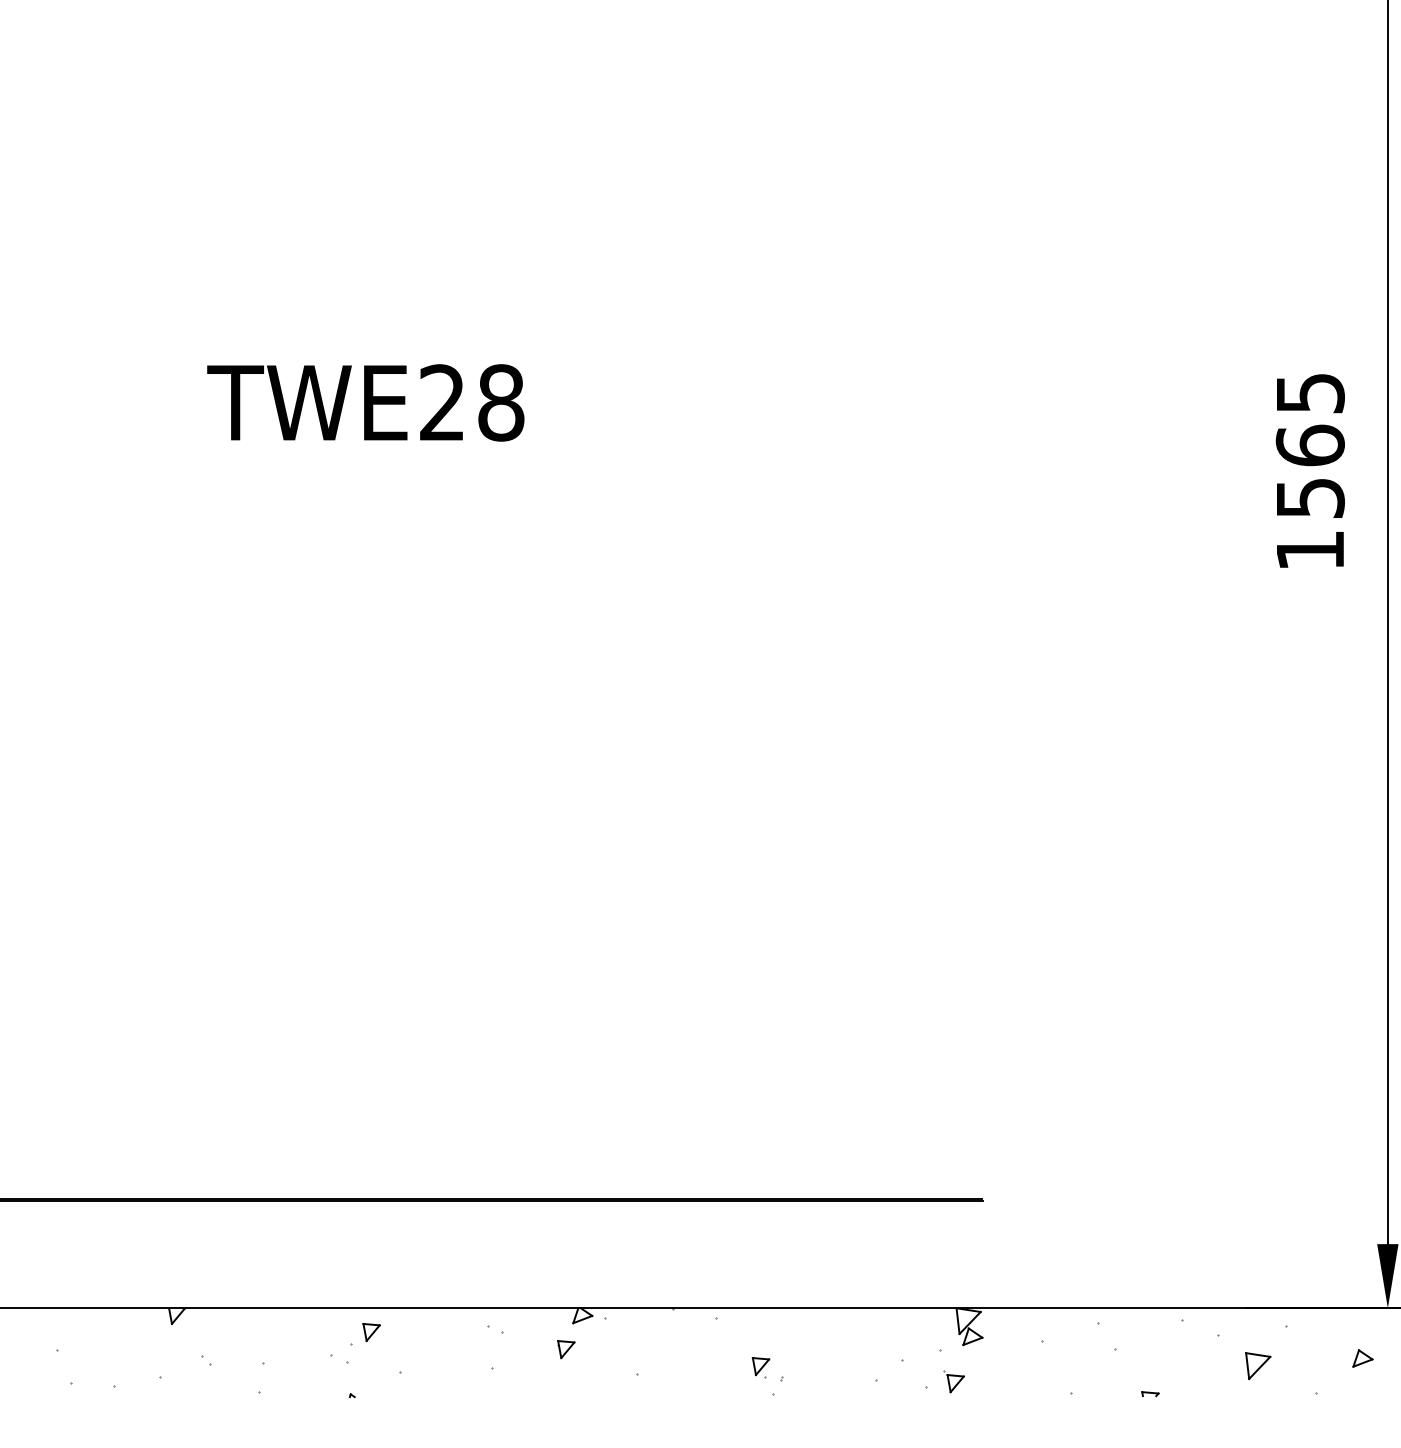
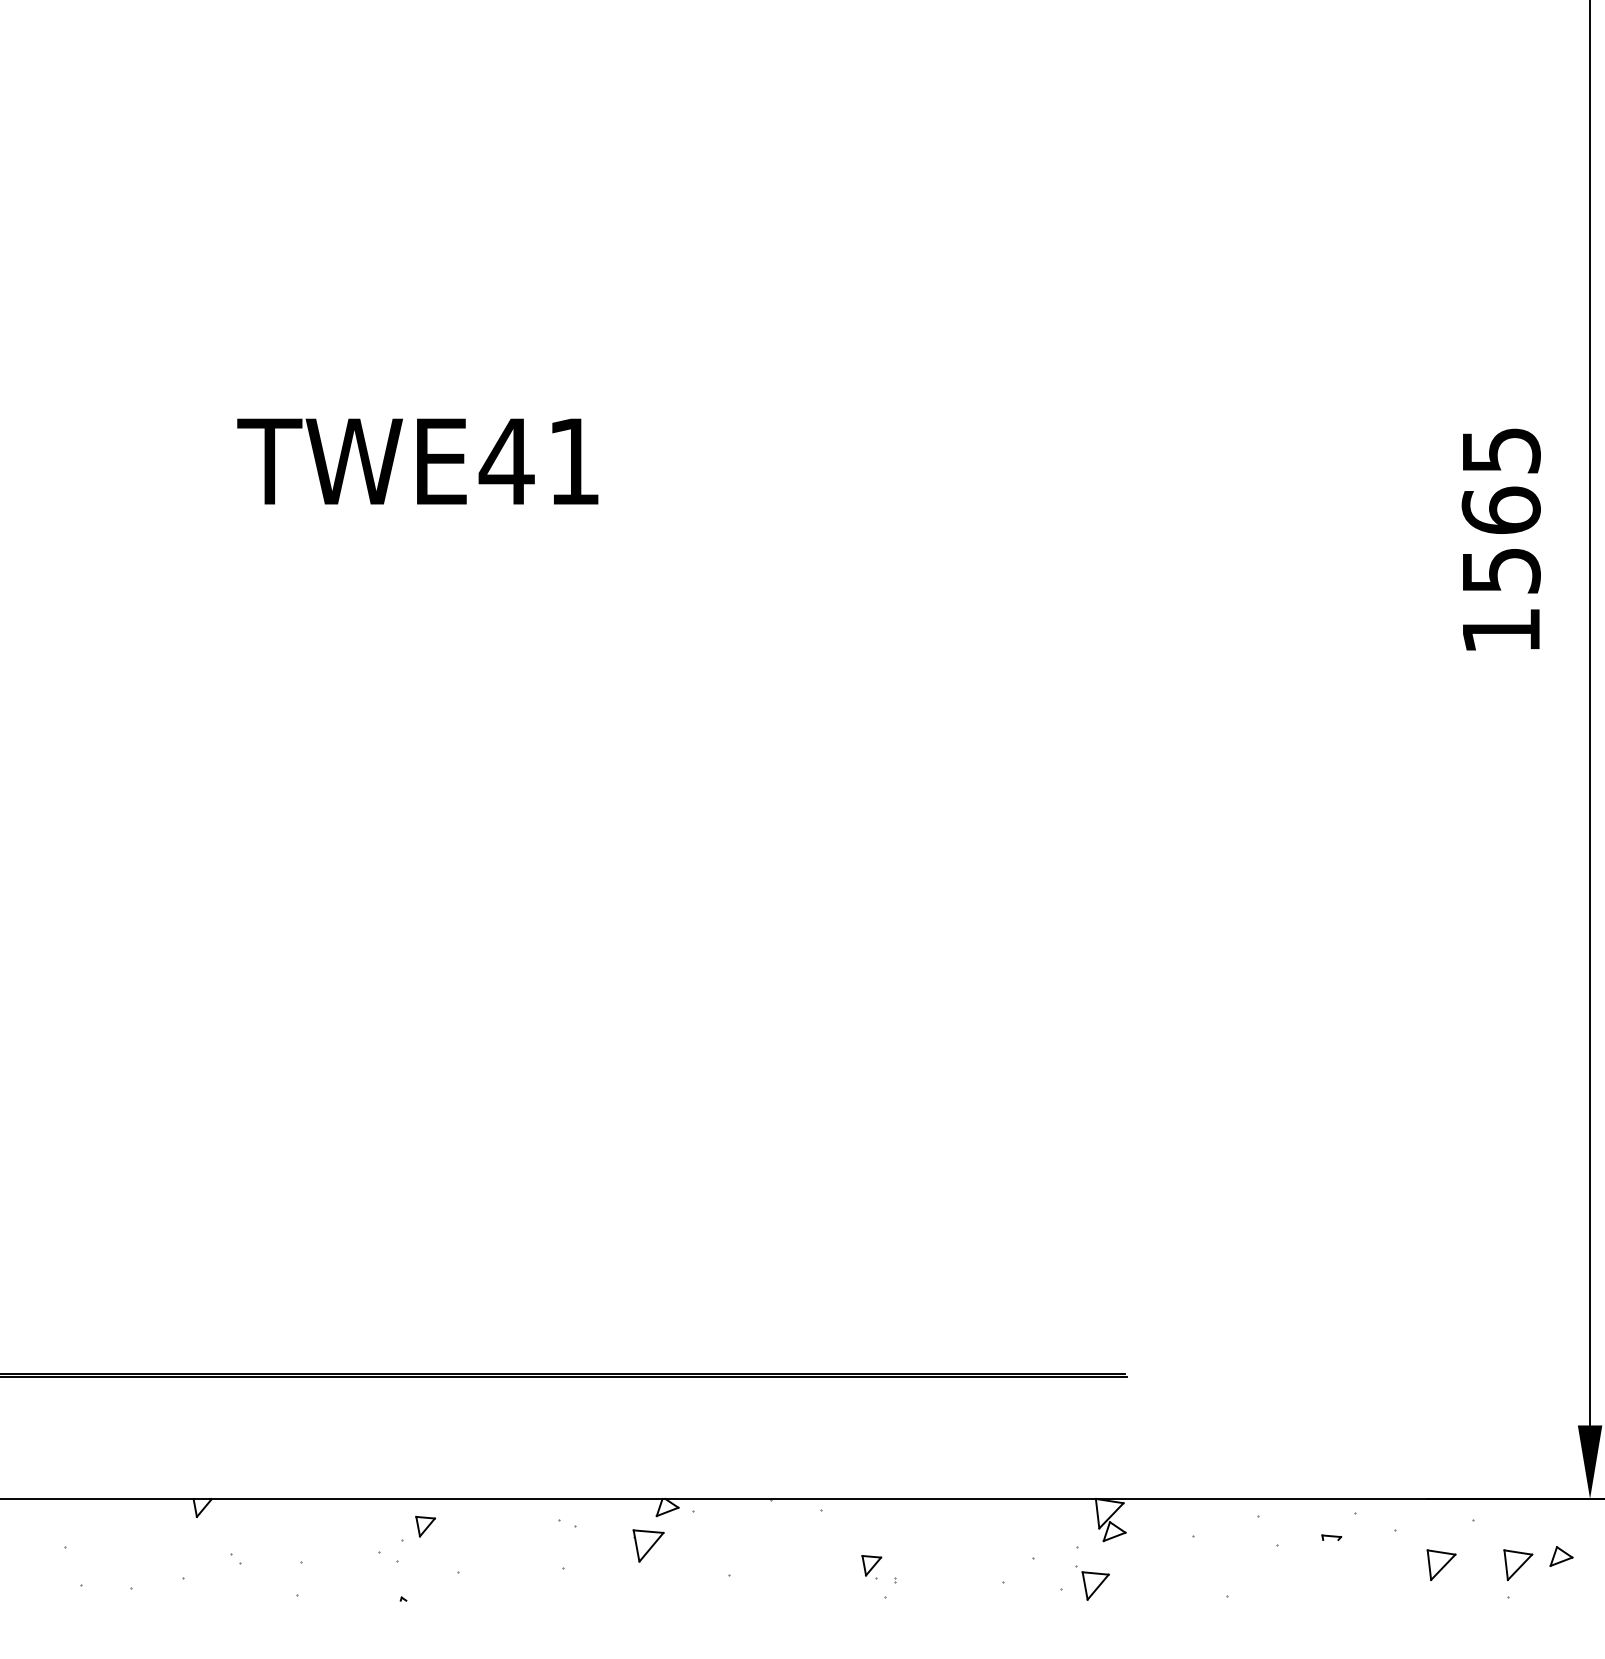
text: (470, 402) -> (538, 461), TWE28 -> TWE41
part: (566, 1349) -> (648, 1546), size x1.6
part: (1325, 1365) -> (1518, 1564), added
part: (953, 1381) -> (1092, 1582), size x1.4
part: (1150, 1394) -> (1331, 1538), moved

